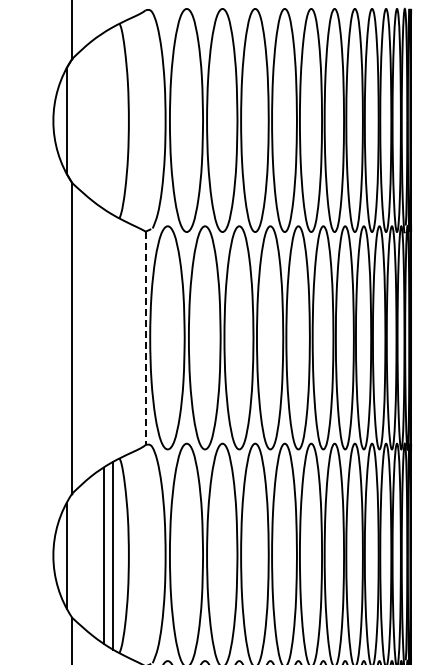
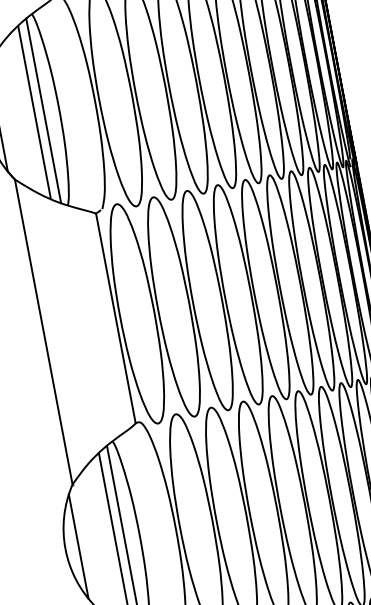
line: (104, 120) -> (34, 112), added
line: (113, 121) -> (43, 111), added
line: (145, 338) -> (115, 318), dashed -> solid

